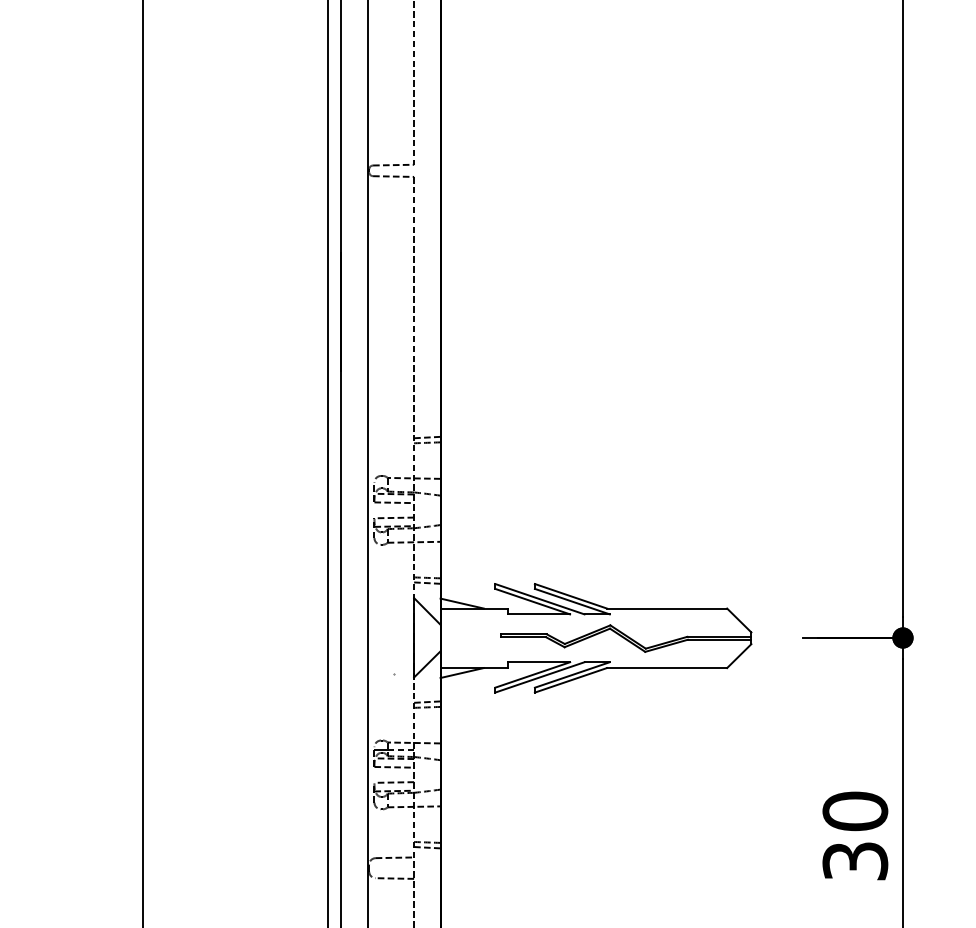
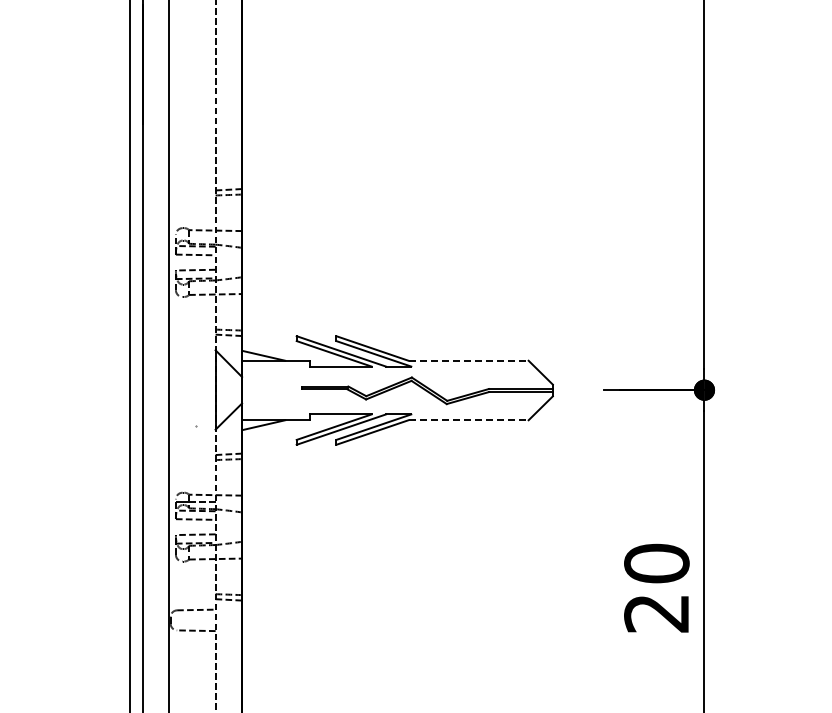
line: (667, 608) -> (468, 360), solid -> dashed
line: (667, 668) -> (468, 420), solid -> dashed
text: (855, 861) -> (656, 613), 30 -> 20

